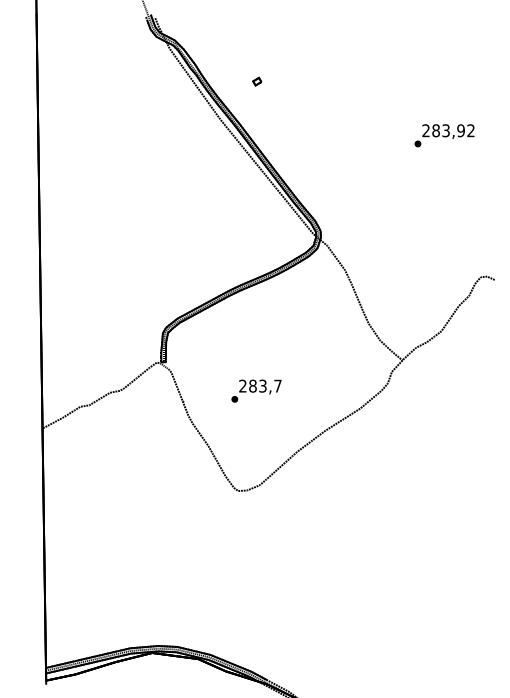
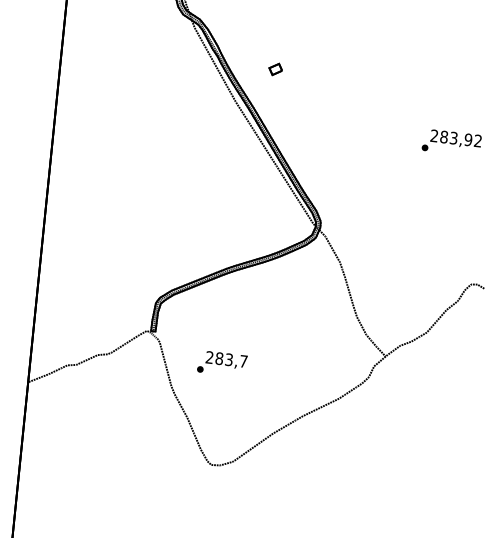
part: (257, 81) -> (276, 69), size x1.6
text: (256, 390) -> (222, 363), moved

